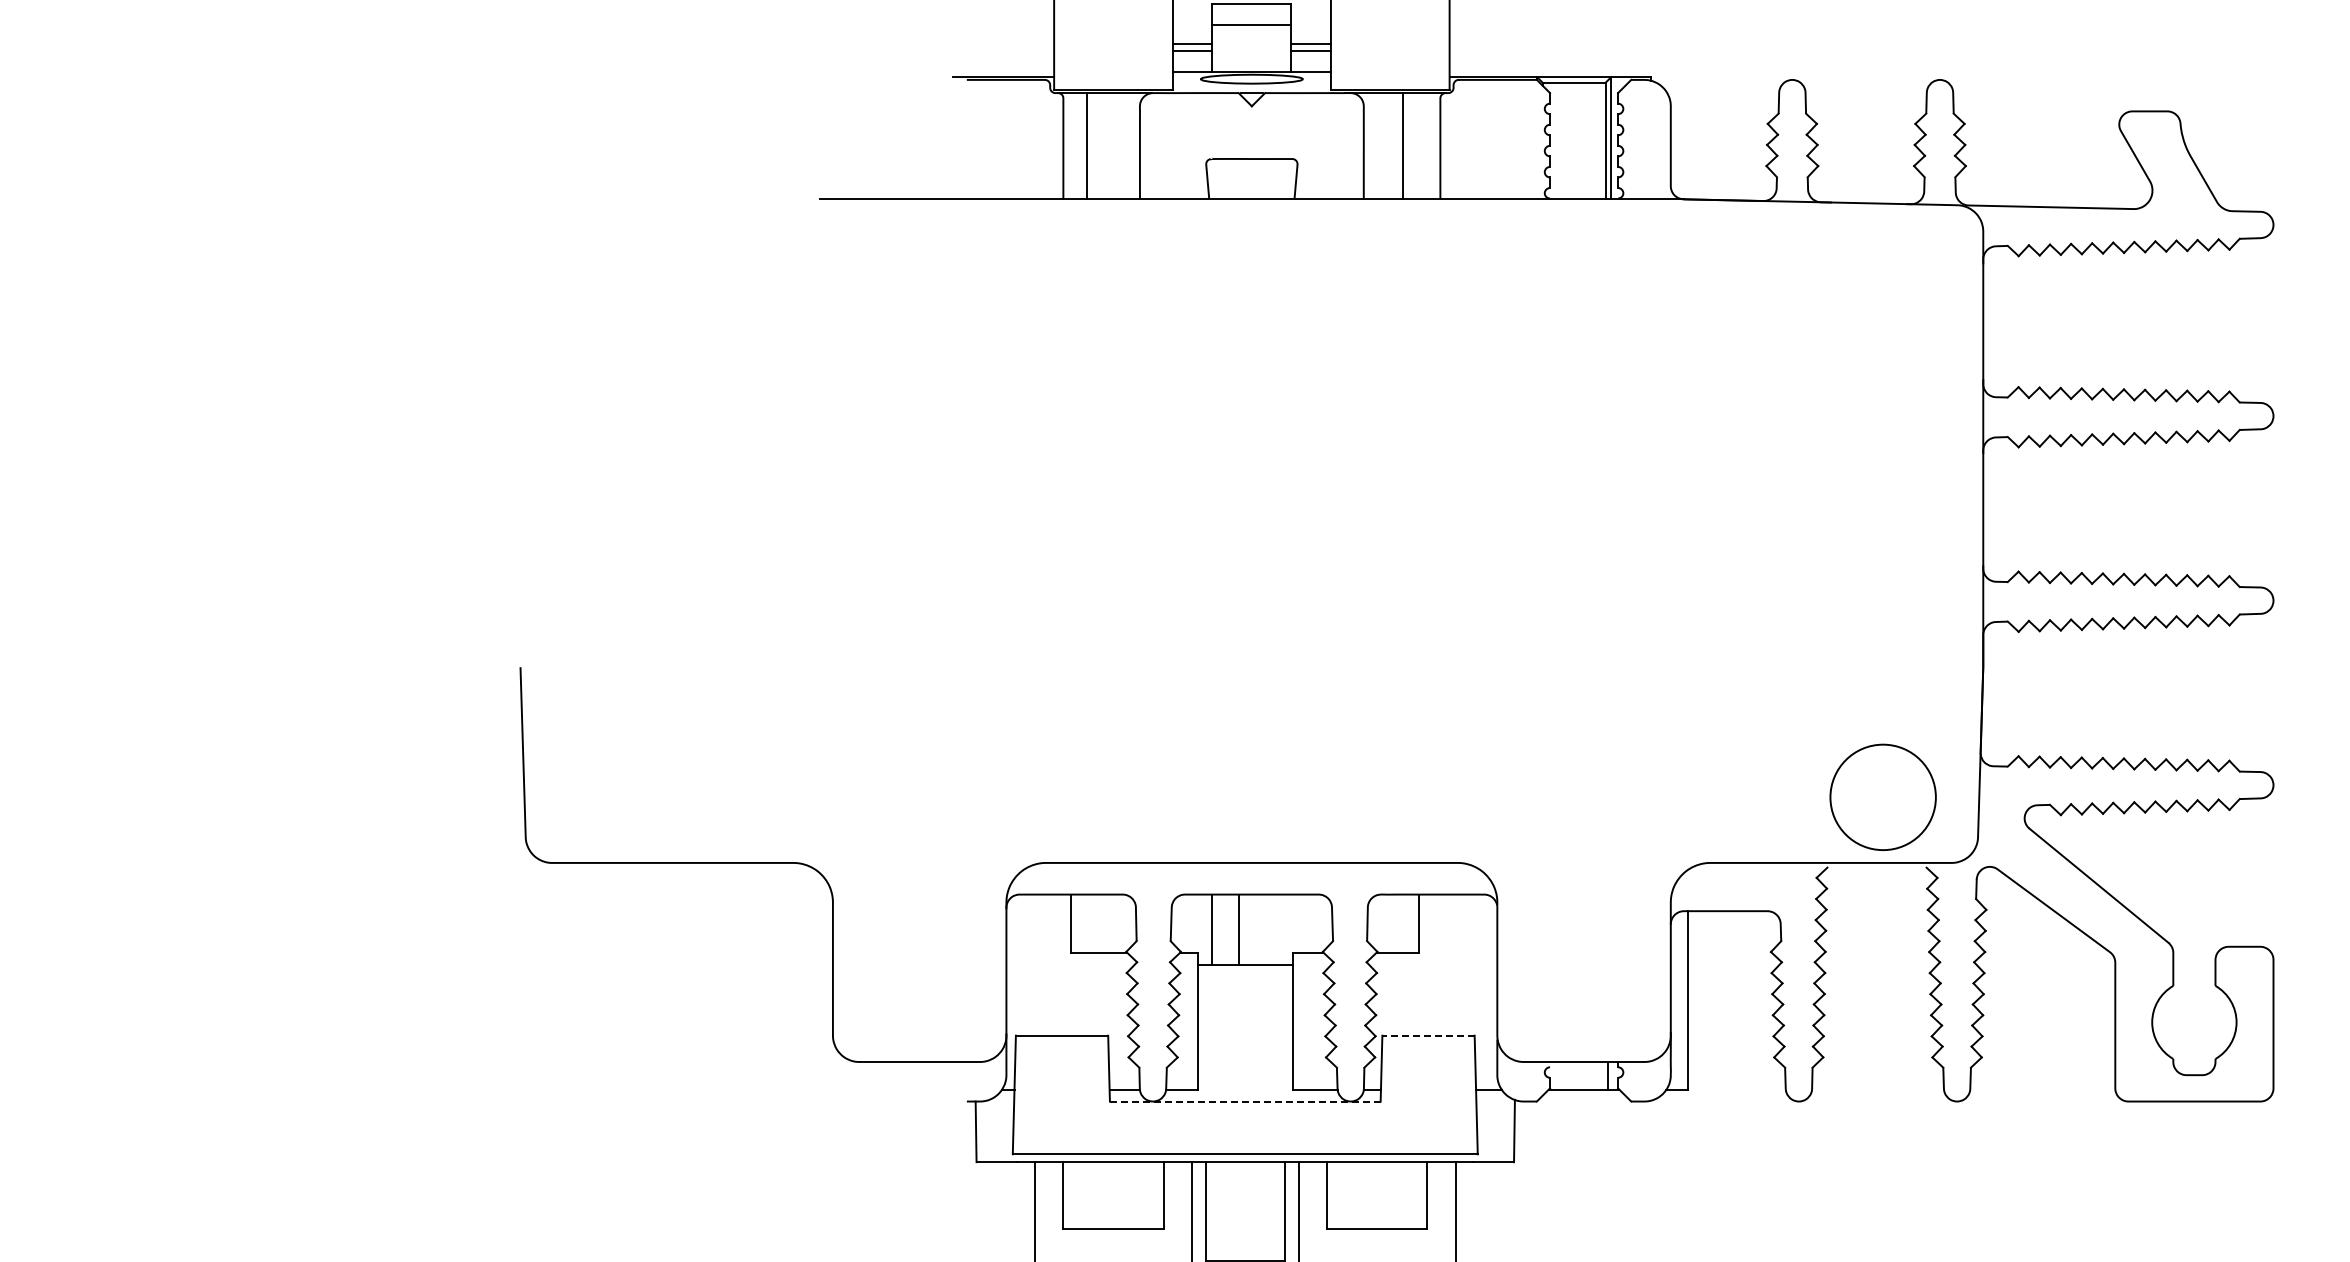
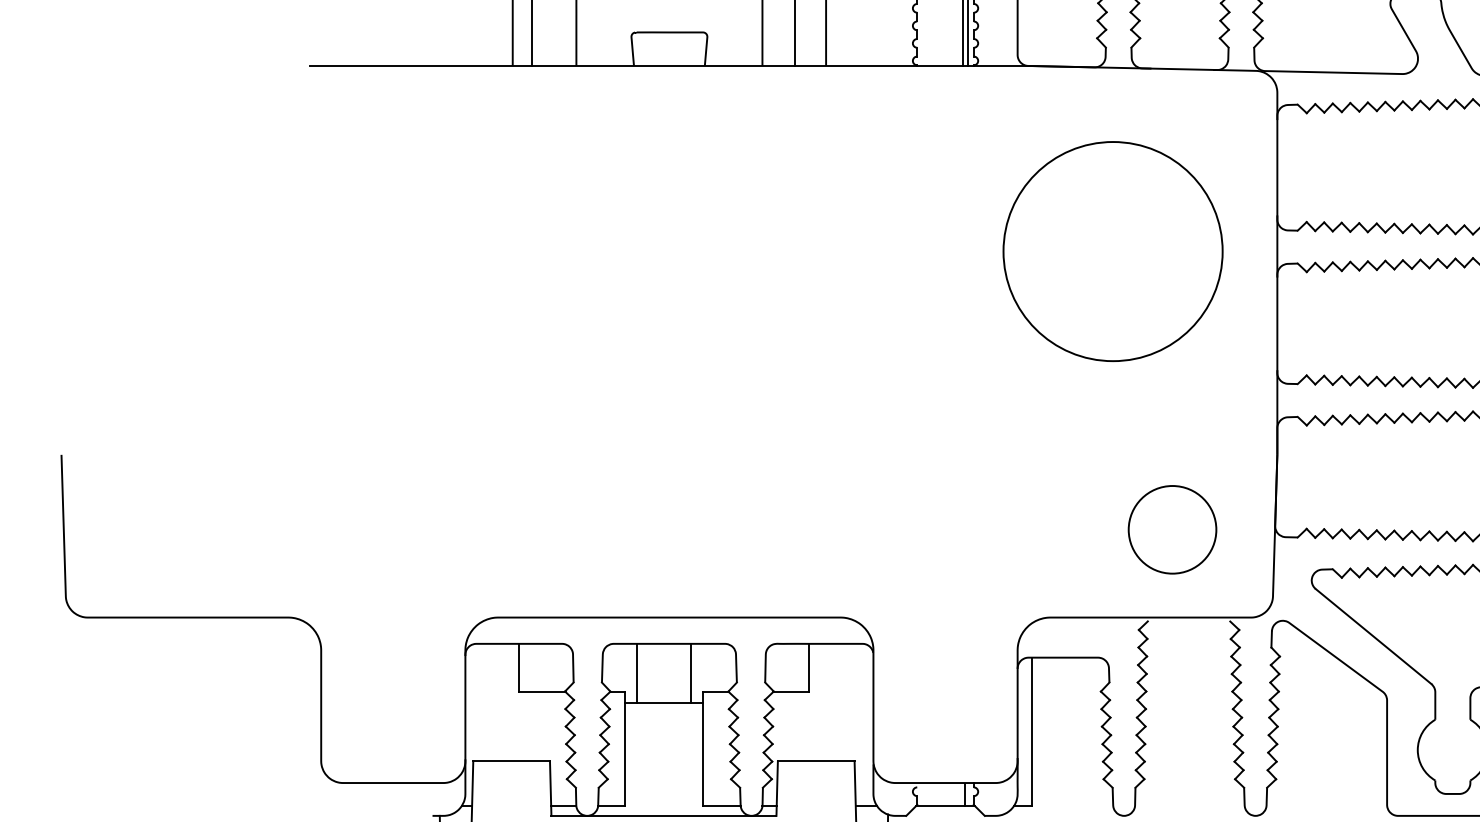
circle: (1785, 422) -> (1112, 251), added
circle: (1882, 796) -> (1171, 529), moved
line: (1239, 929) -> (691, 672), moved
line: (1428, 1035) -> (816, 760), dashed -> solid
line: (1245, 1101) -> (664, 815), dashed -> solid

